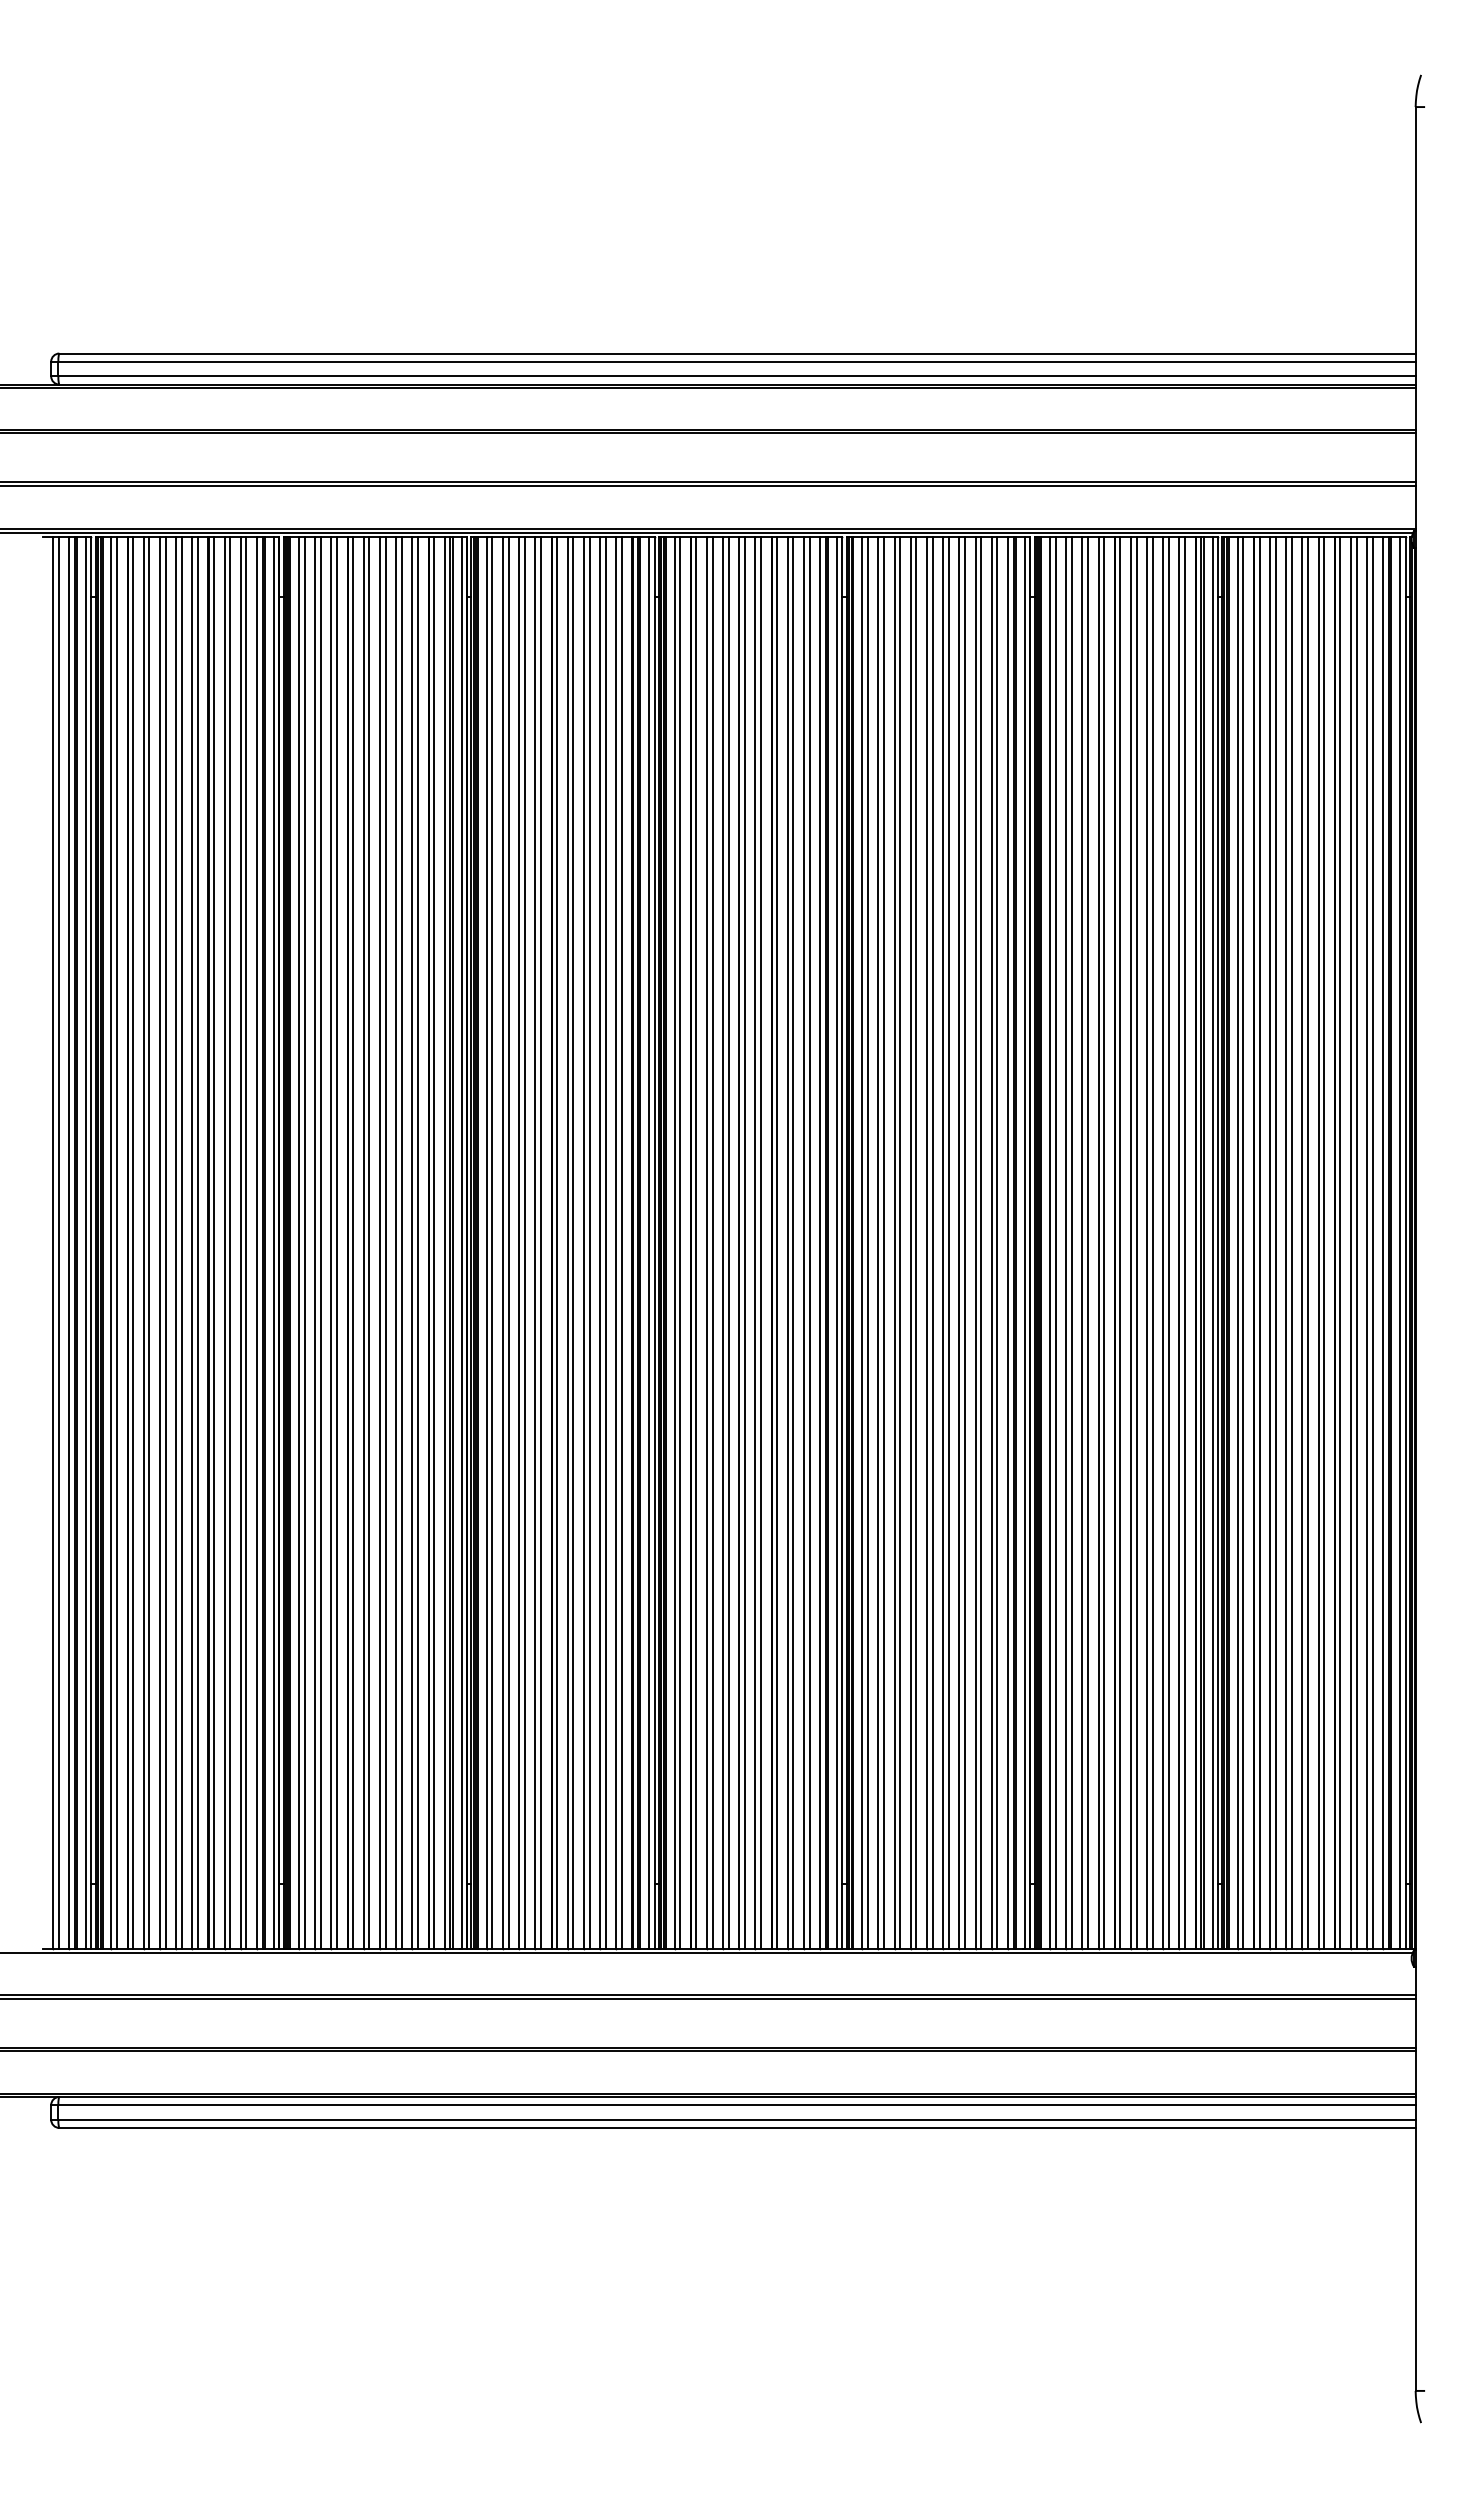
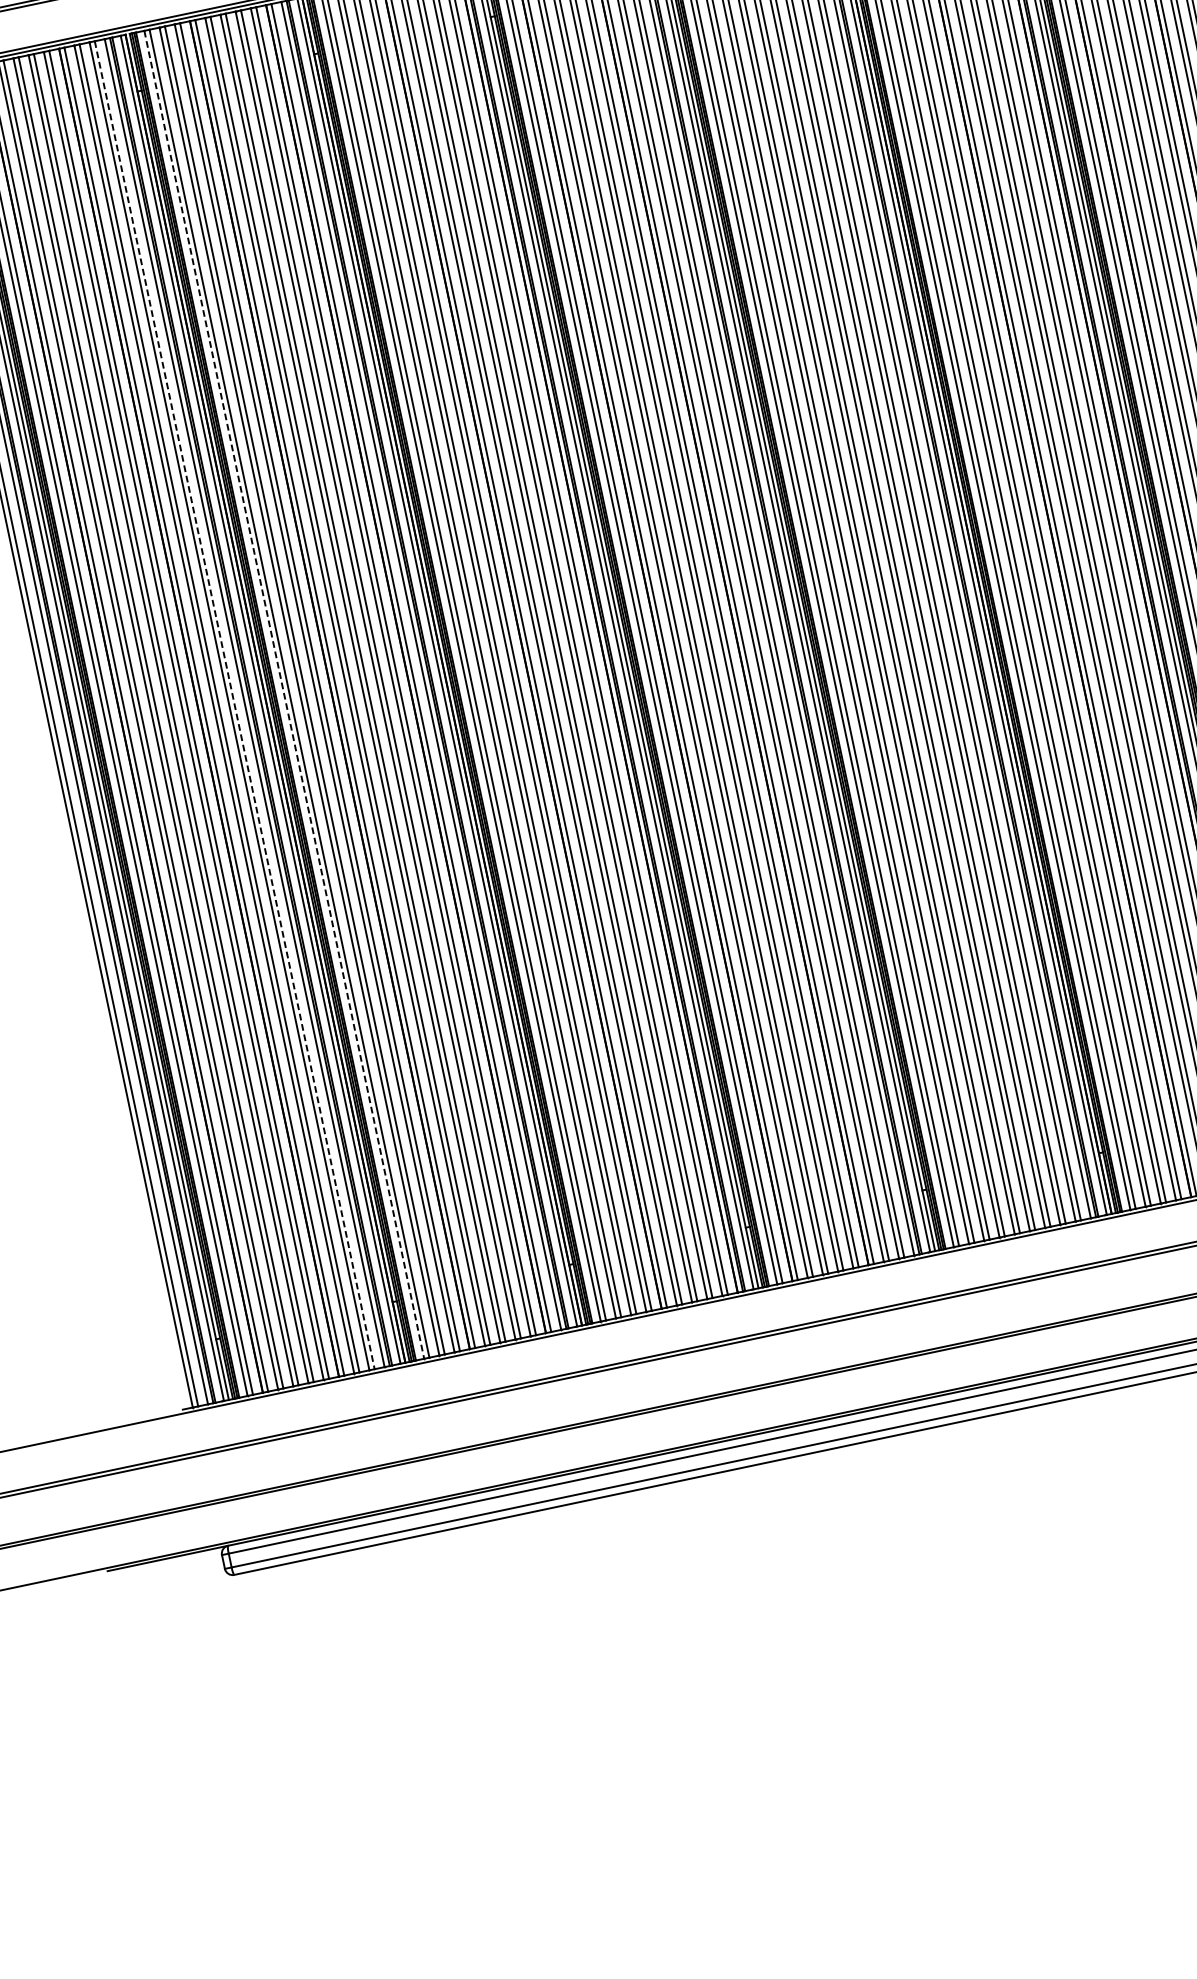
line: (246, 1242) -> (234, 705), solid -> dashed
line: (299, 1242) -> (284, 694), solid -> dashed

